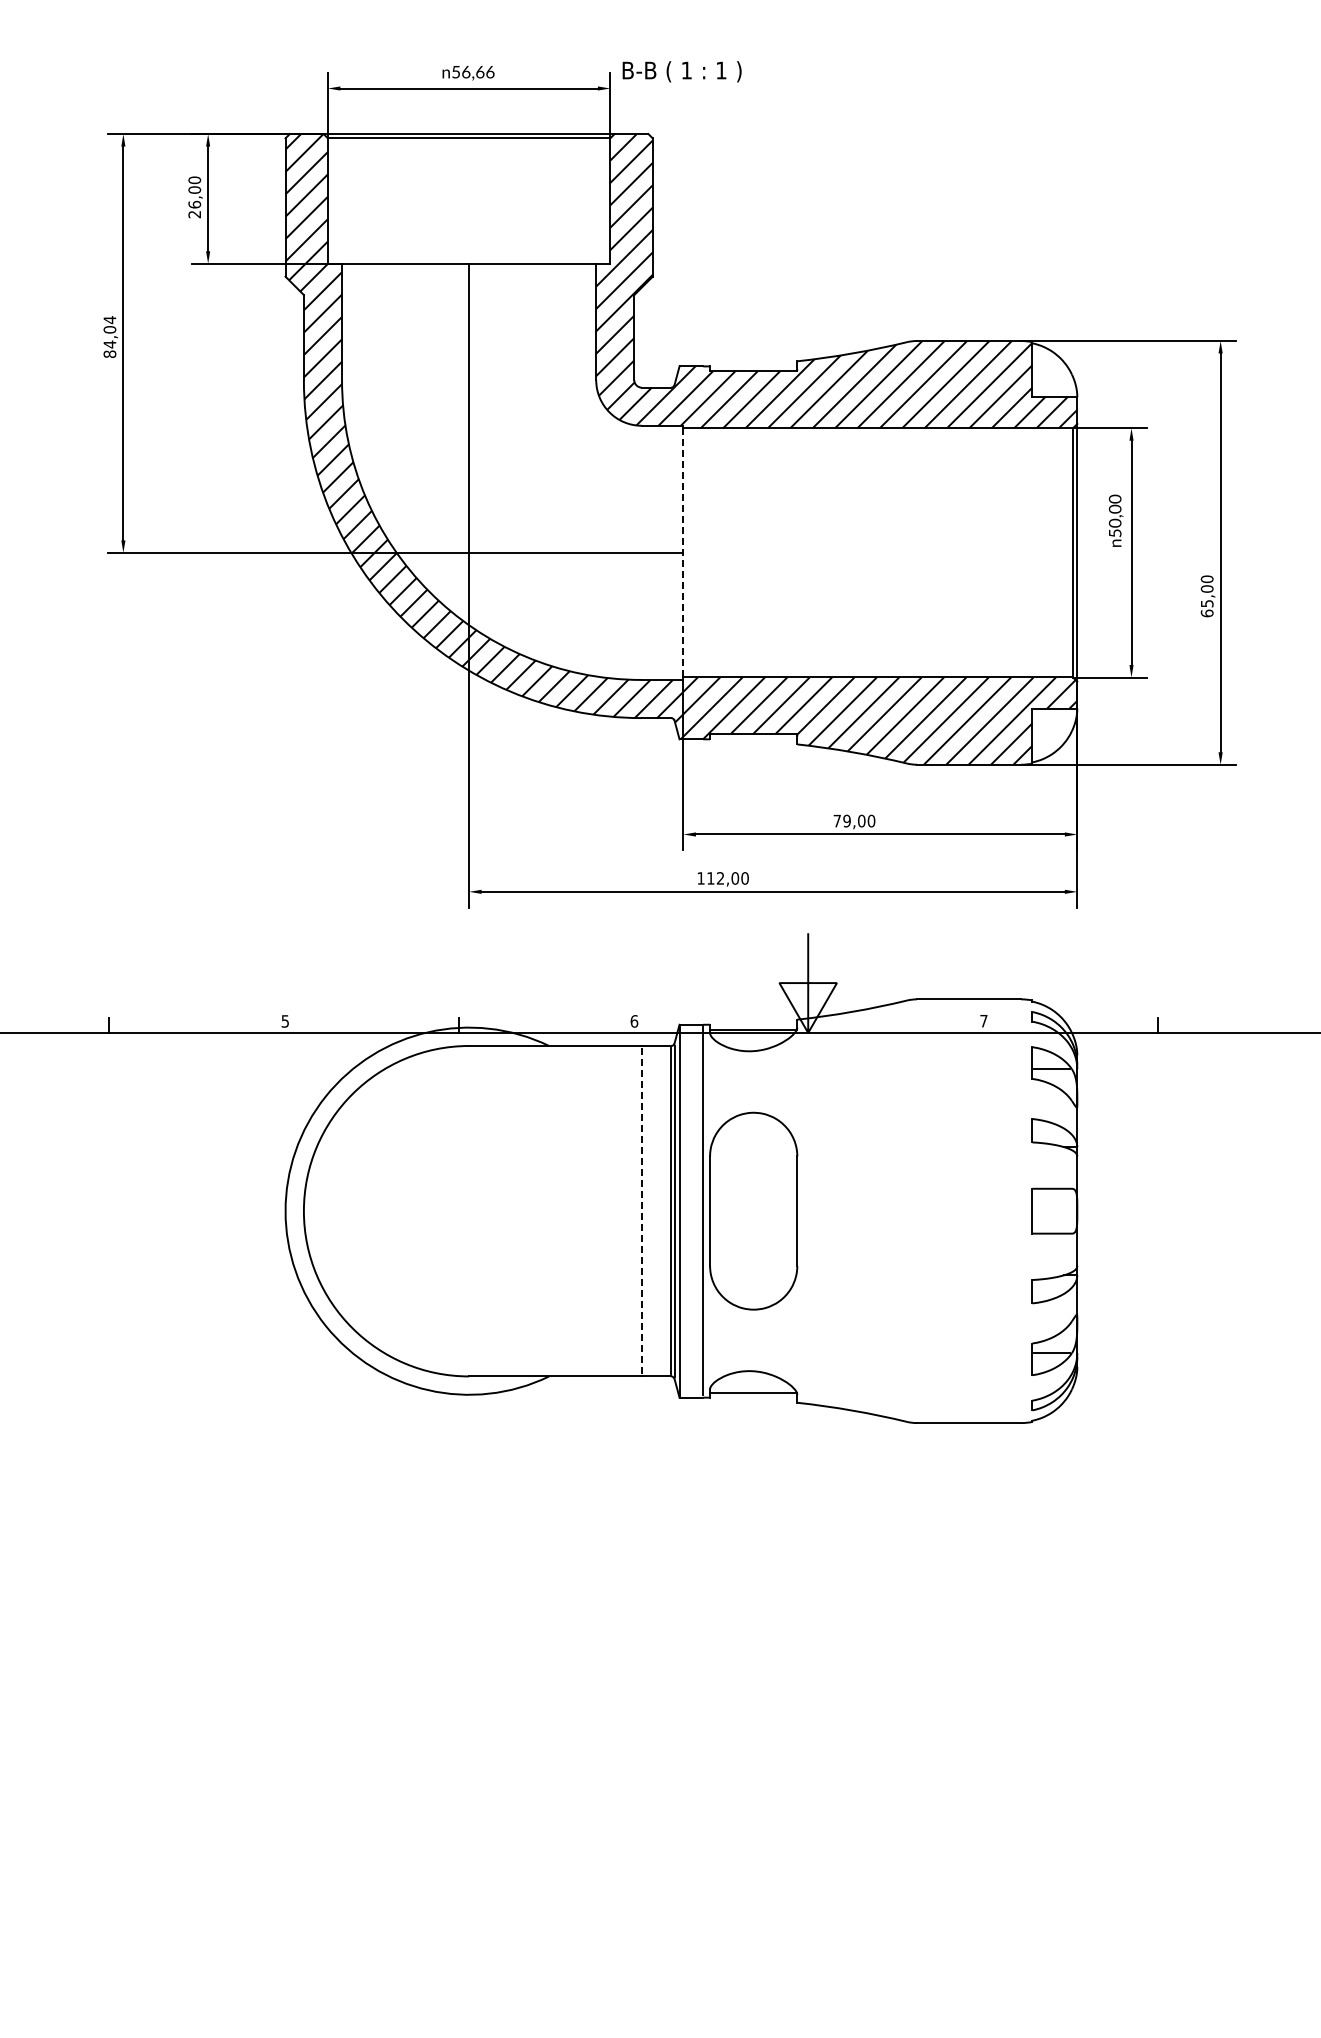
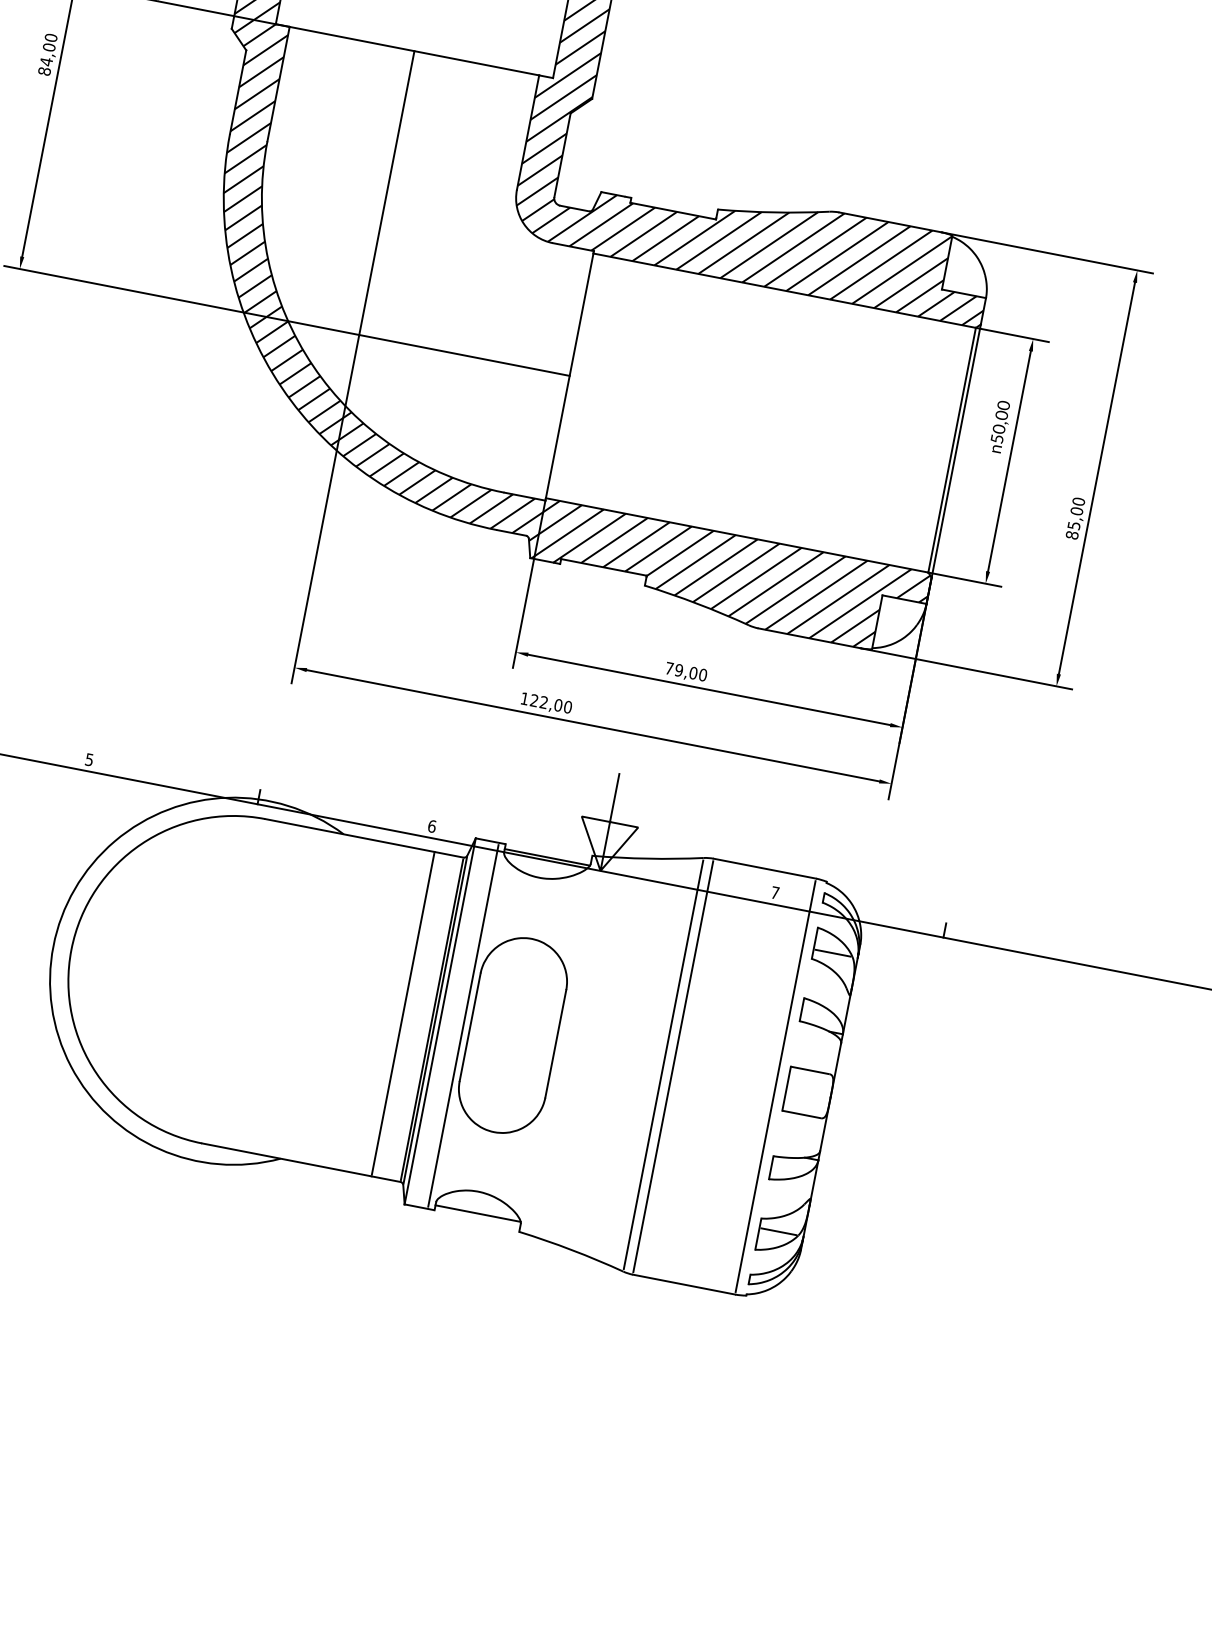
text: (109, 320) -> (50, 38), 84,04 -> 84,00
line: (683, 552) -> (569, 375), dashed -> solid
text: (1206, 613) -> (1071, 535), 65,00 -> 85,00
text: (710, 878) -> (534, 700), 112,00 -> 122,00
line: (641, 1210) -> (402, 1013), dashed -> solid
line: (917, 1210) -> (673, 1066), added
line: (1021, 1210) -> (776, 1085), added
line: (907, 1211) -> (663, 1065), added

